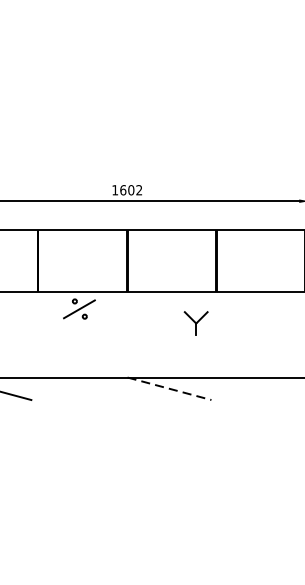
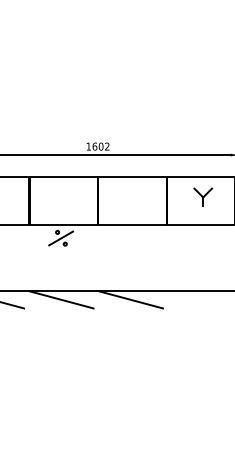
part: (196, 322) -> (203, 196), moved
line: (78, 388) -> (60, 299), added
line: (169, 388) -> (130, 299), dashed -> solid

